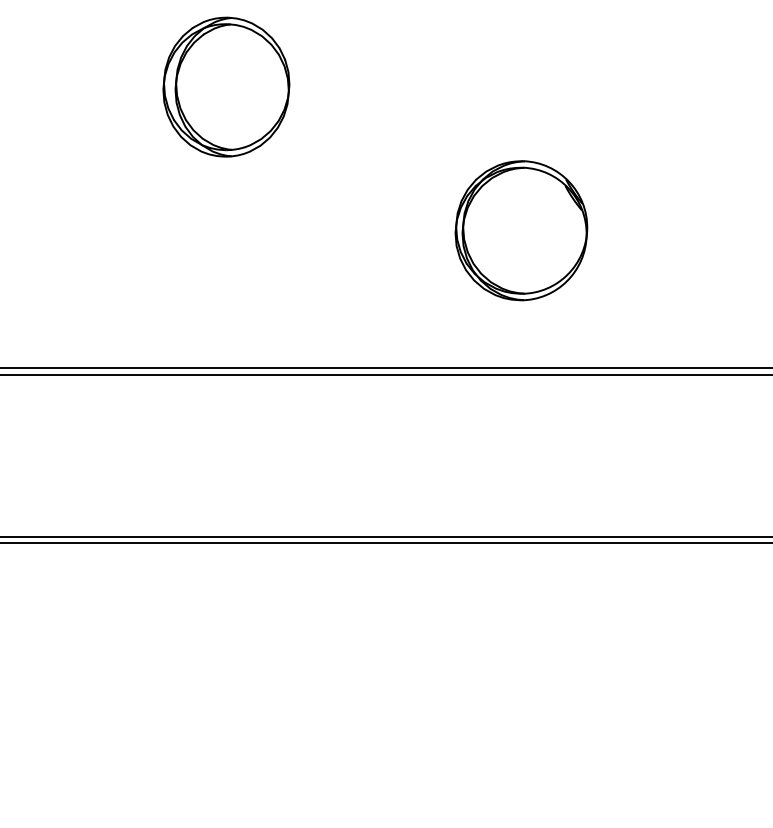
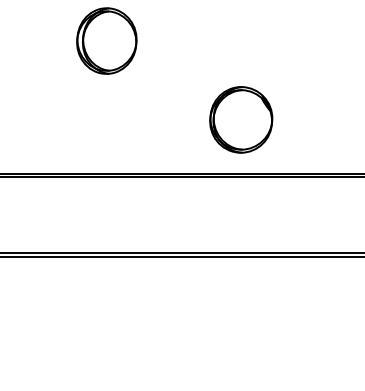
part: (521, 229) -> (241, 119), moved

